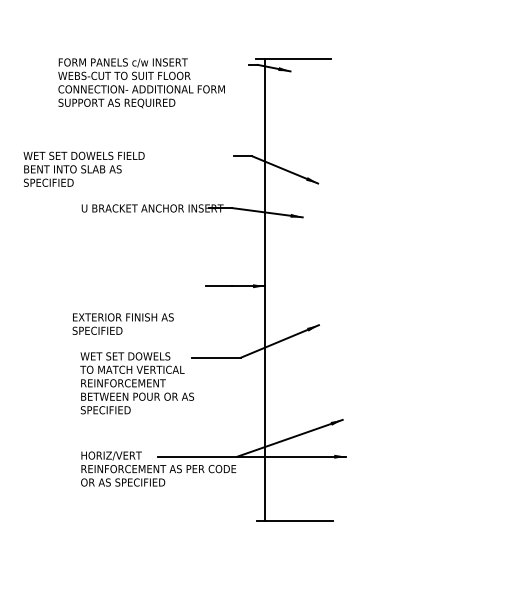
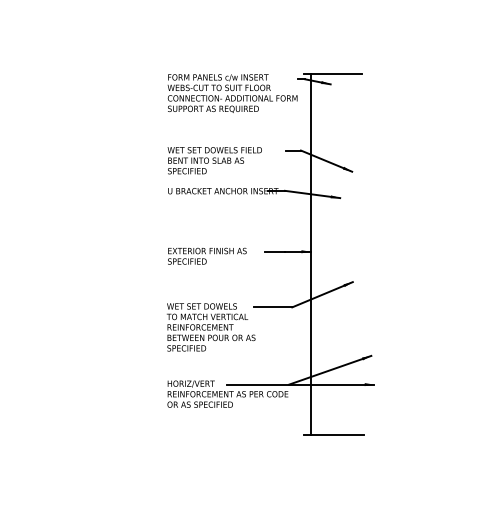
text: (141, 83) -> (232, 93), moved
text: (83, 169) -> (214, 160), moved
text: (123, 323) -> (207, 255), moved

